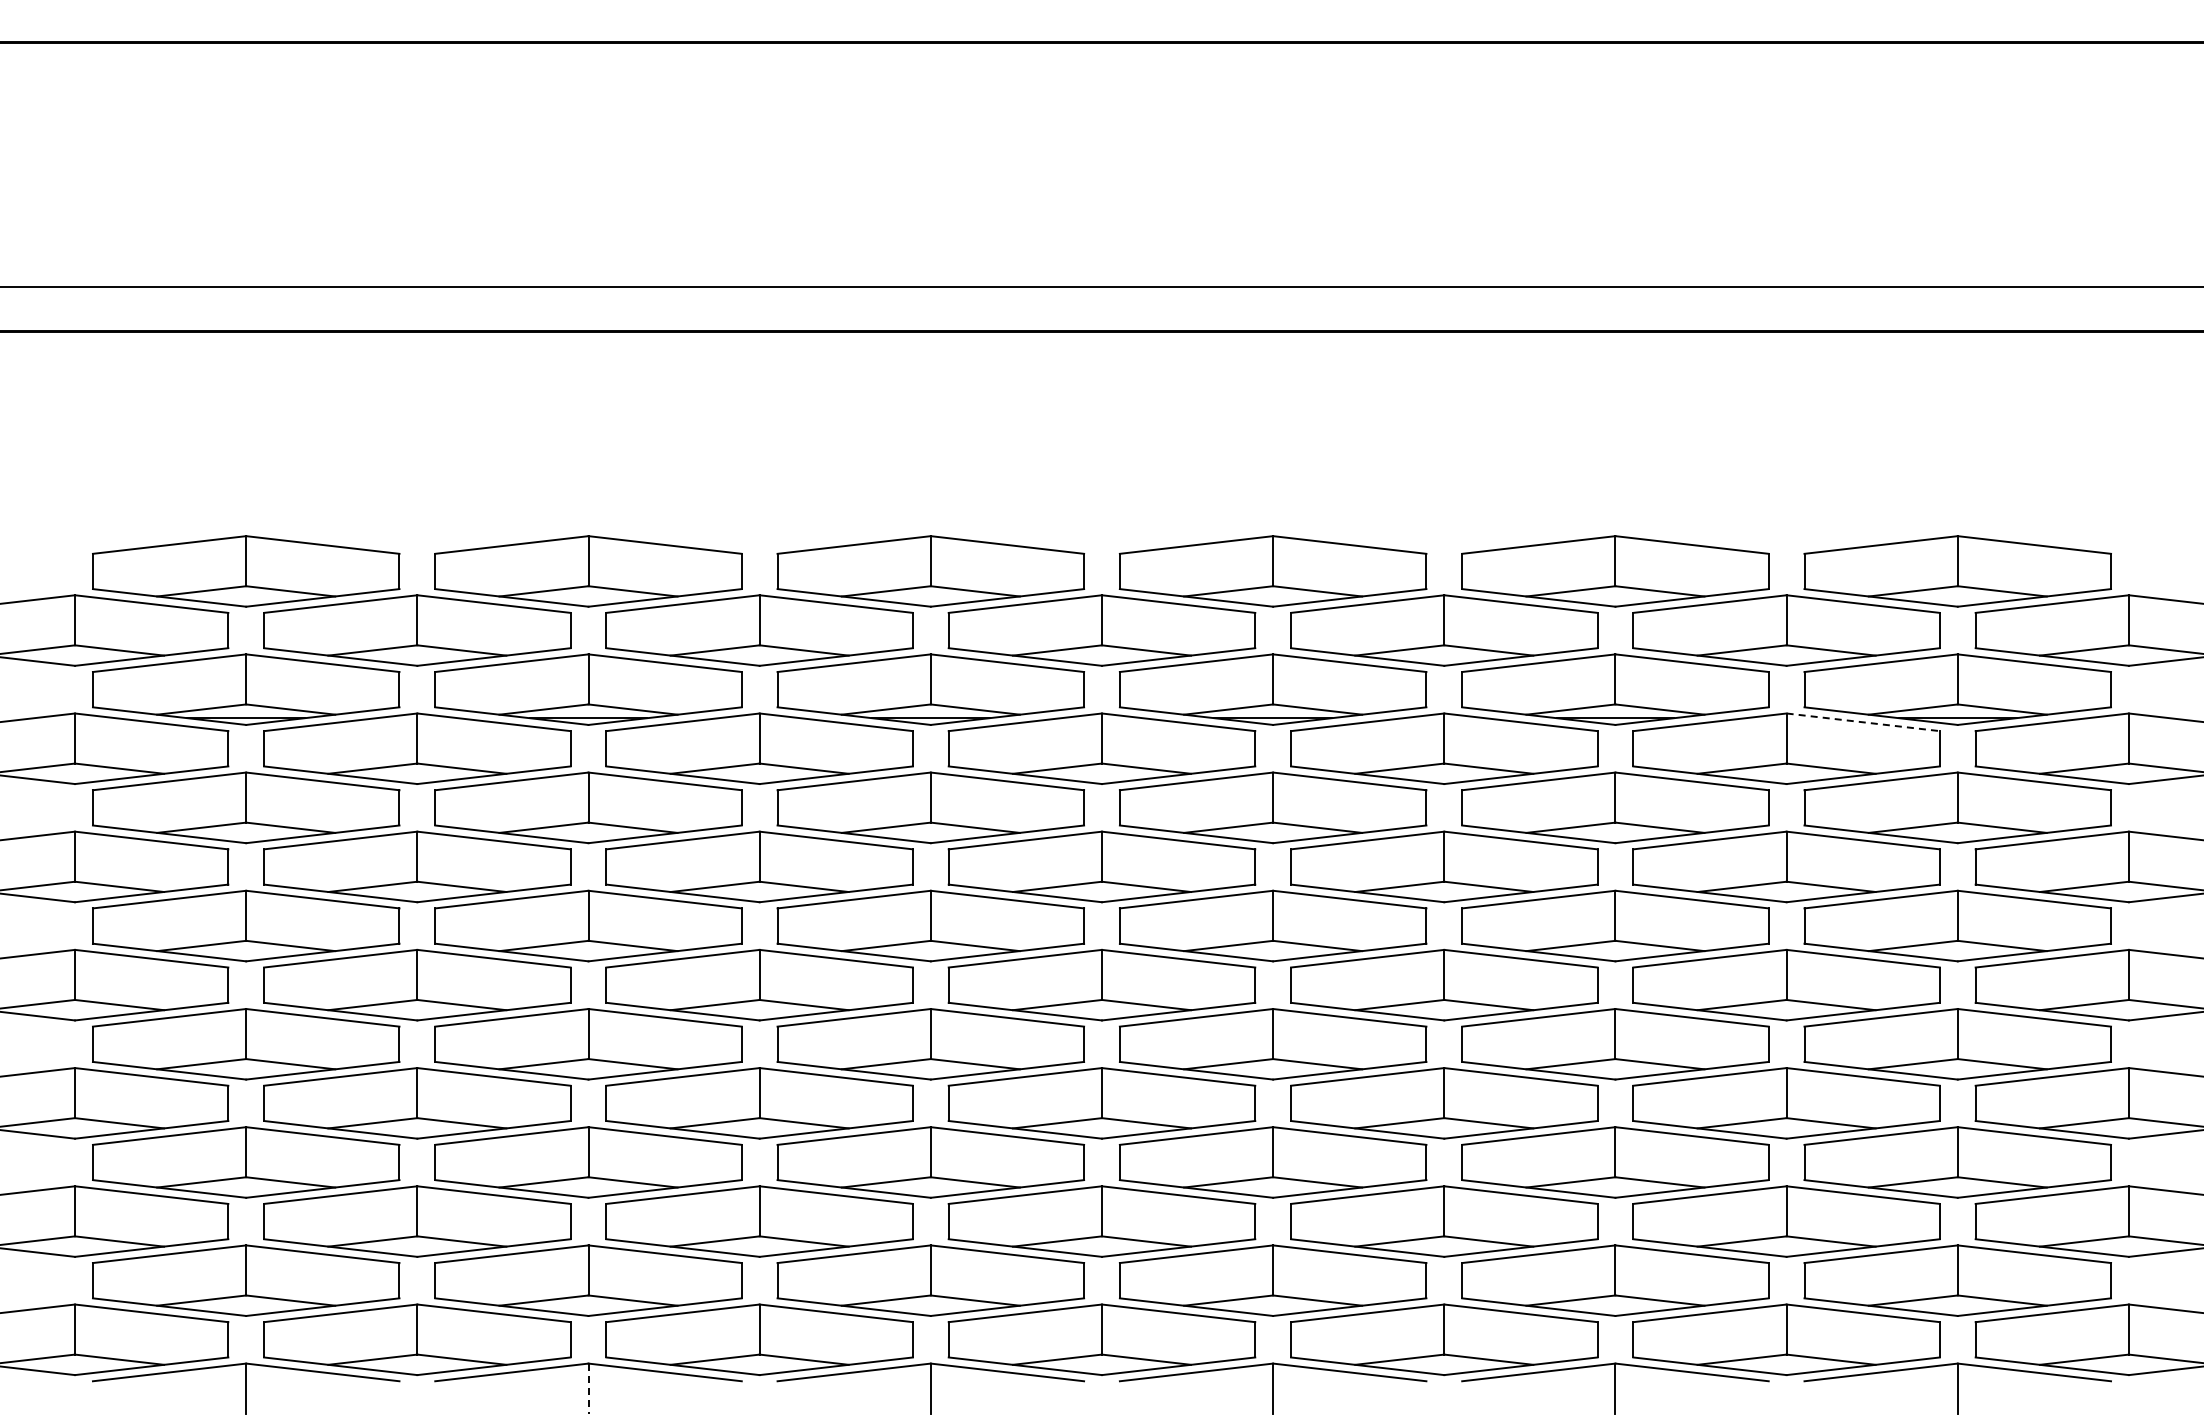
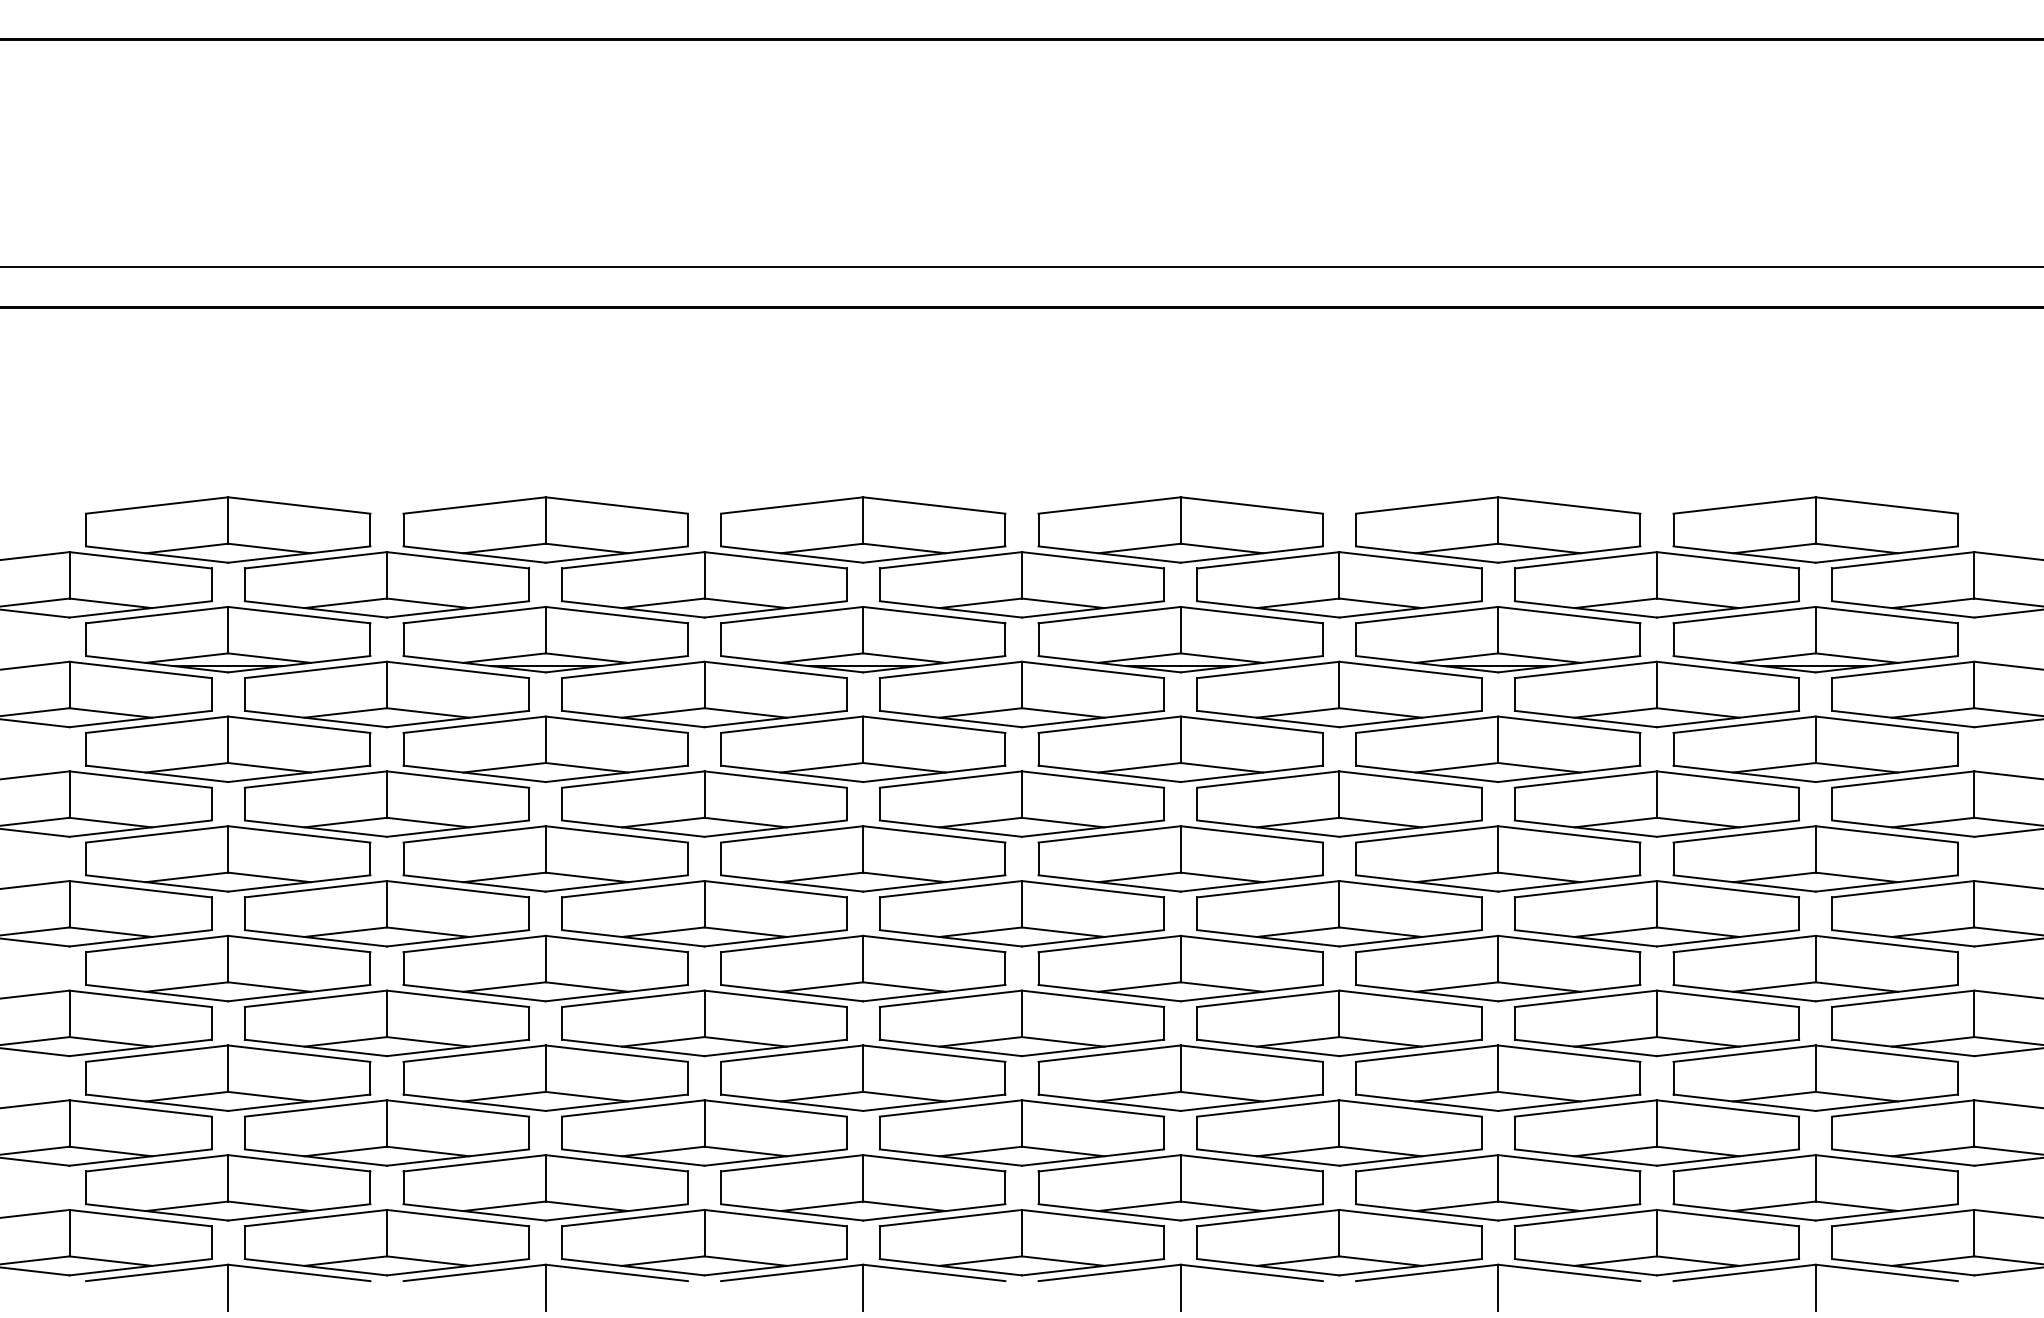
line: (1863, 722) -> (1728, 670), dashed -> solid
line: (588, 1389) -> (545, 1288), dashed -> solid

